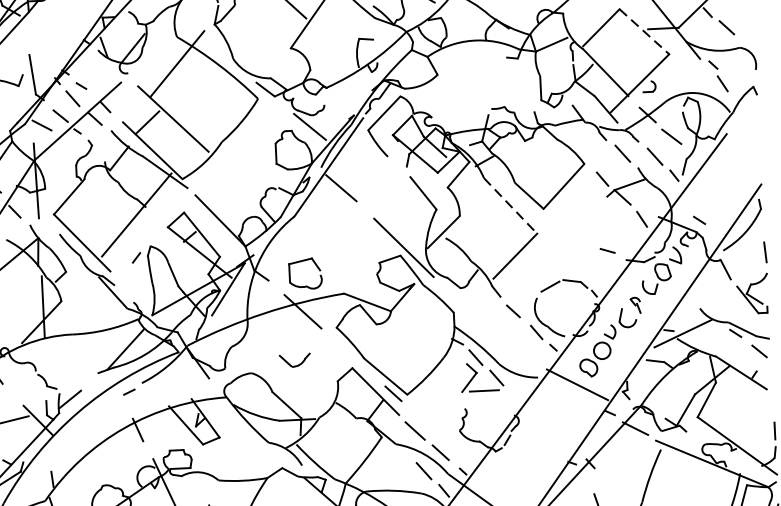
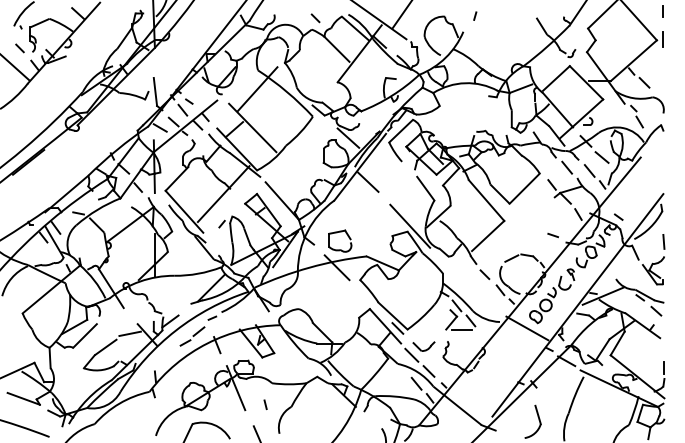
line: (644, 31) -> (586, 82), dashed -> solid
line: (510, 205) -> (486, 200), dashed -> solid
part: (294, 360) -> (423, 346), moved
part: (102, 419) -> (192, 336), added

